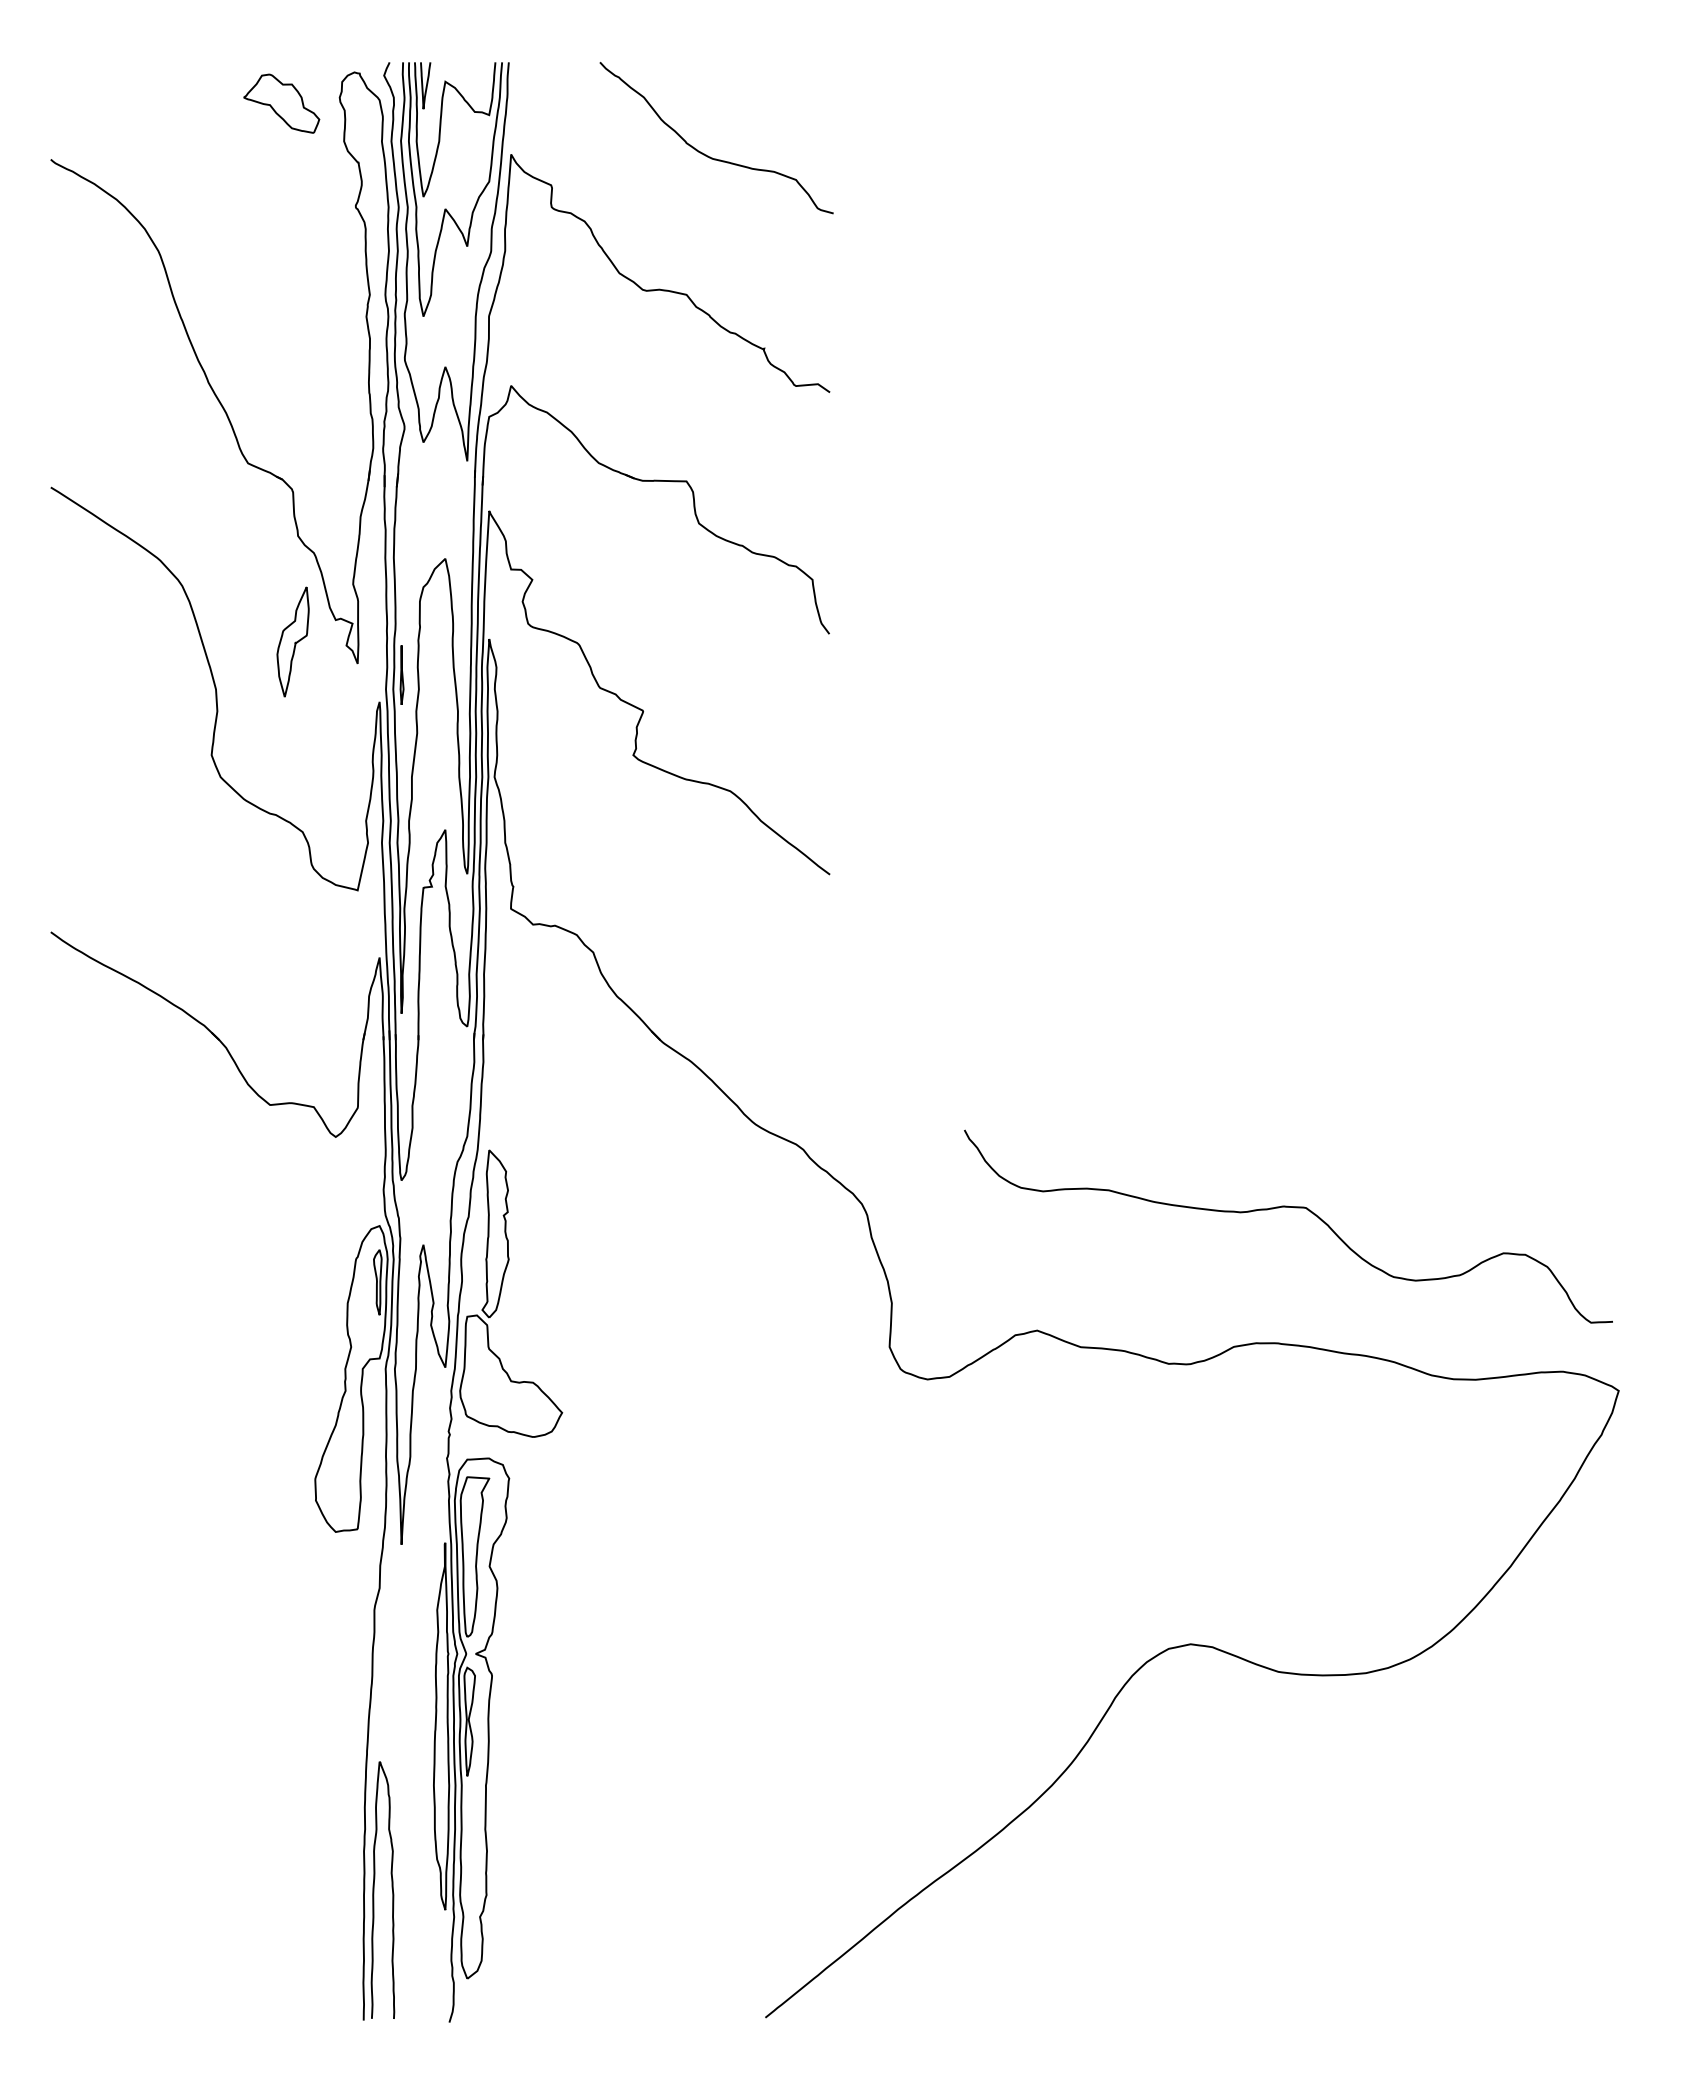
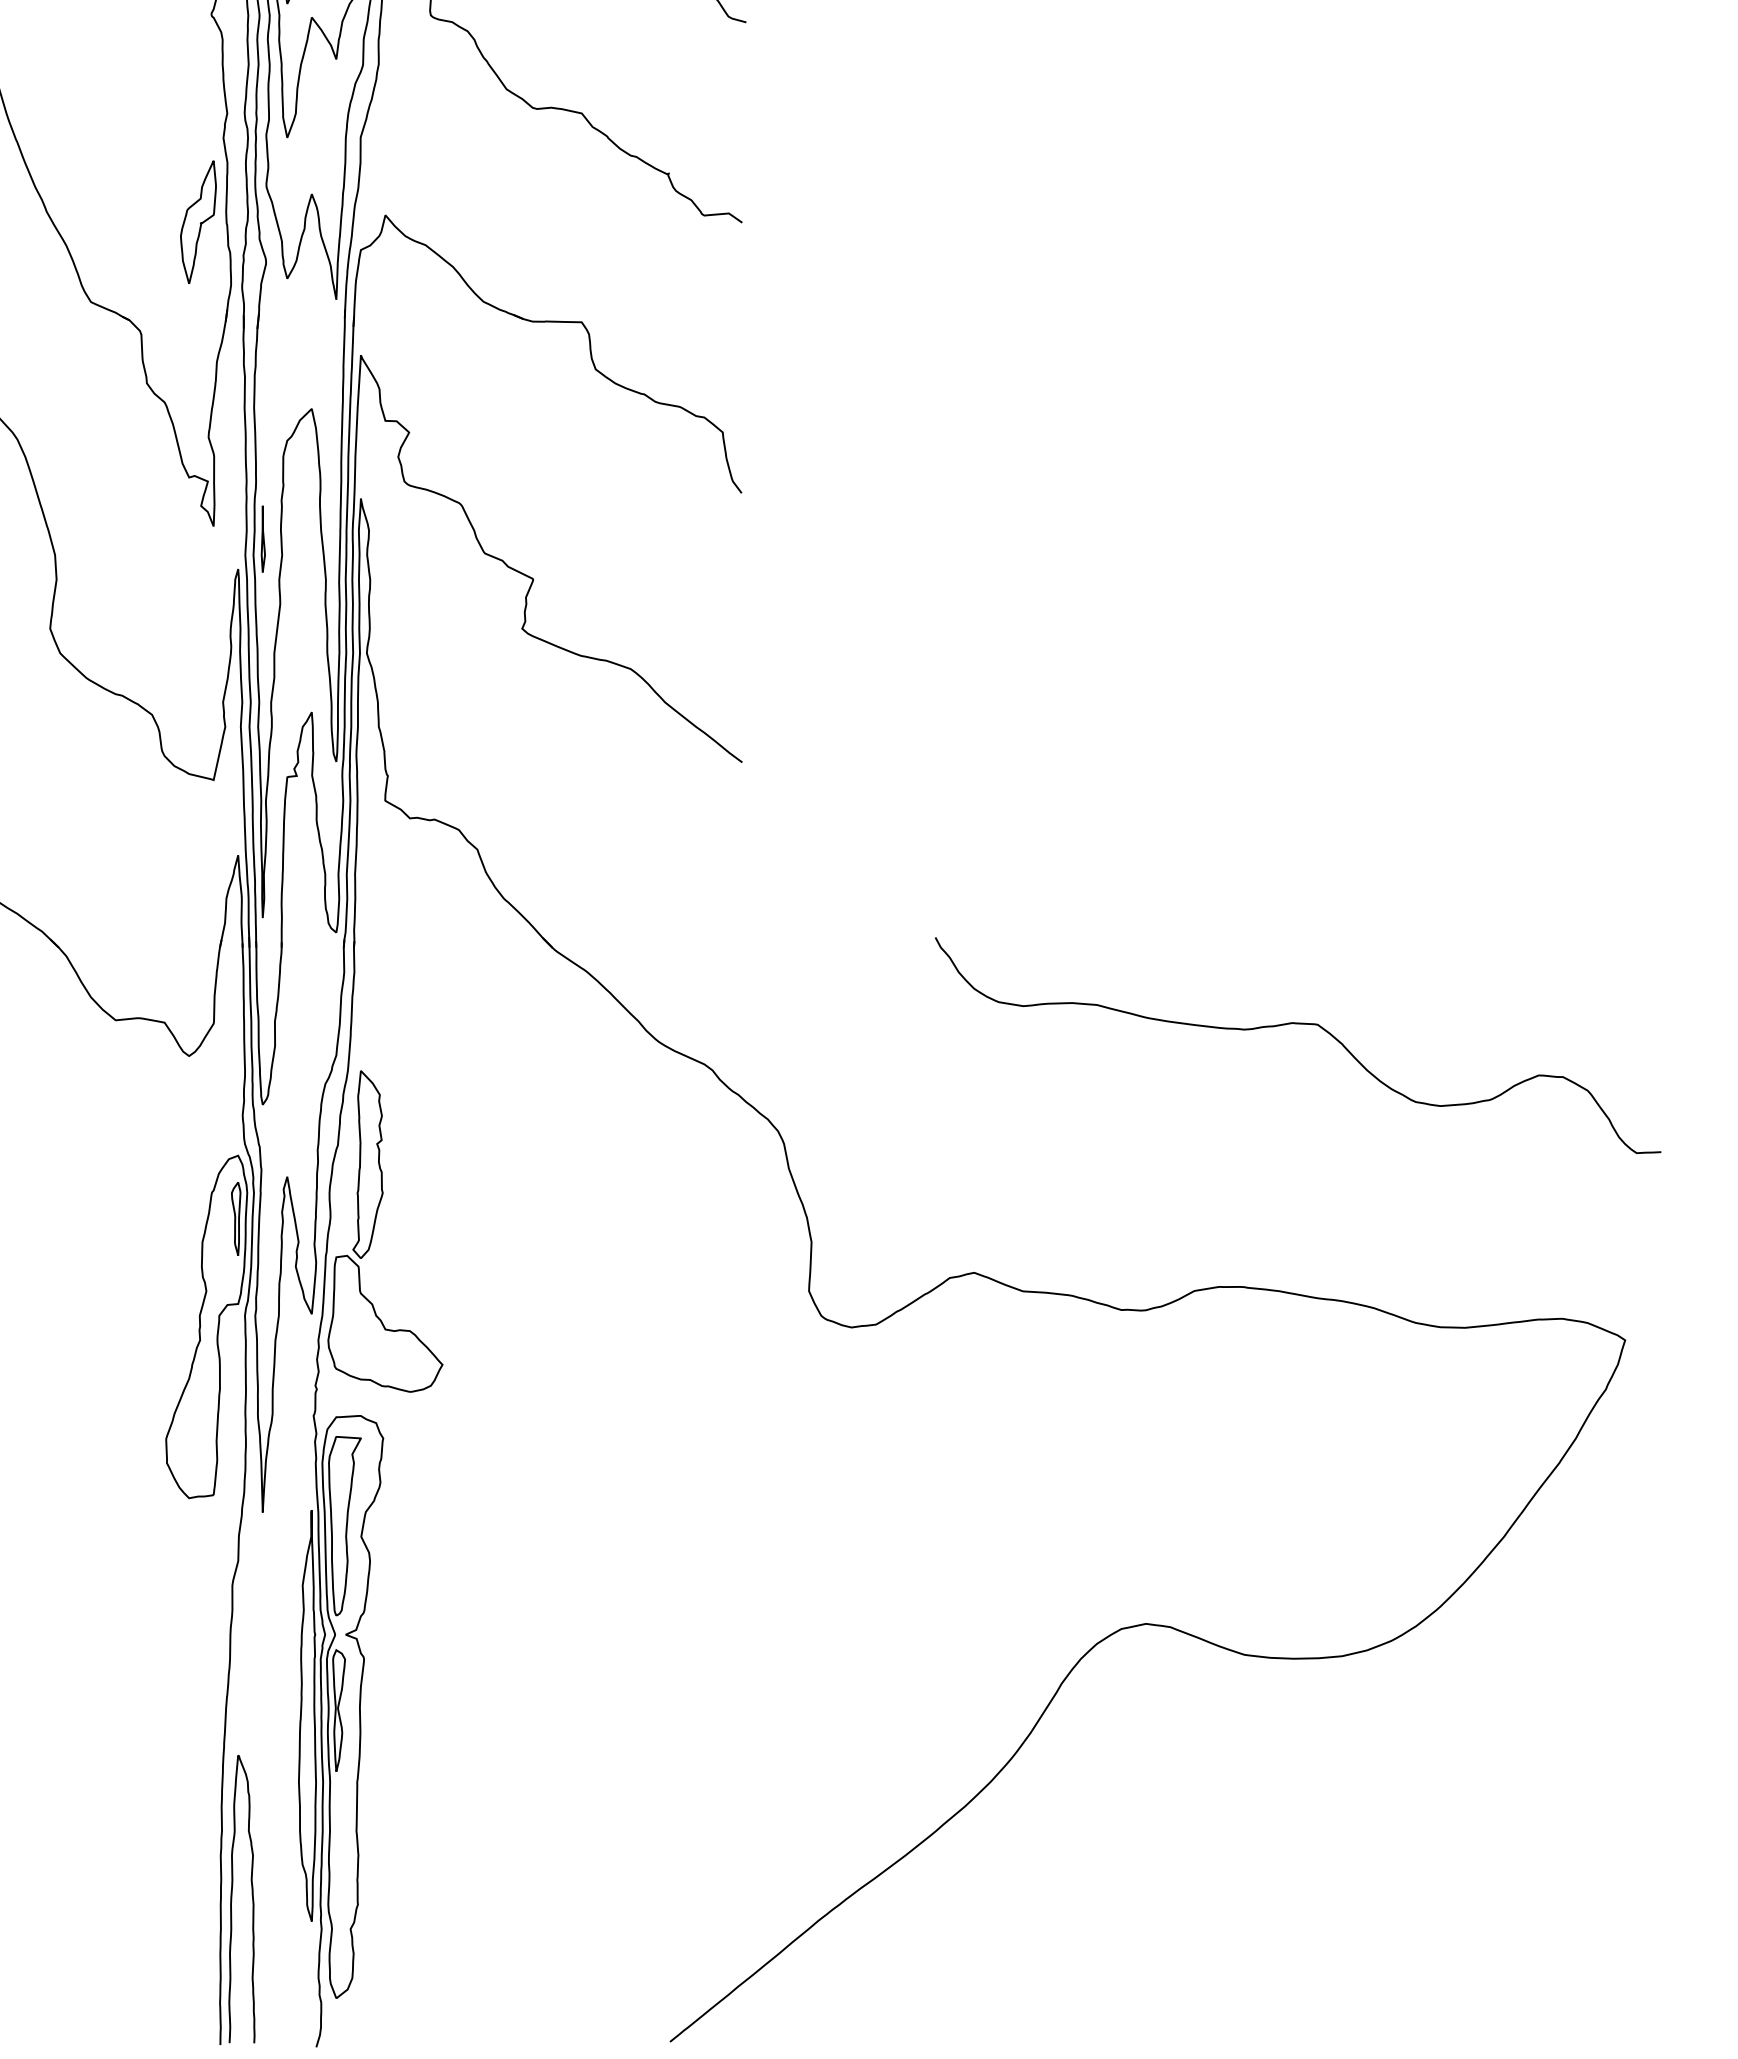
part: (292, 641) -> (197, 221), moved
curve: (1294, 1208) -> (1304, 1025), moved

